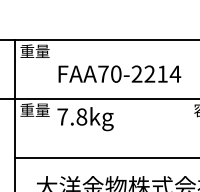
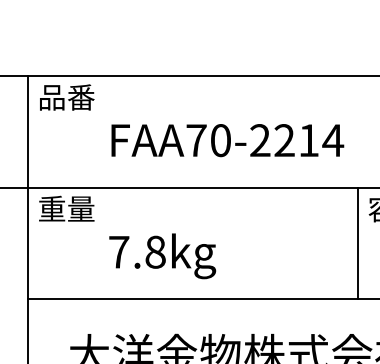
text: (34, 51) -> (65, 97), 重量 -> 品番
text: (85, 119) -> (162, 256), moved
line: (188, 127) -> (357, 241), added

